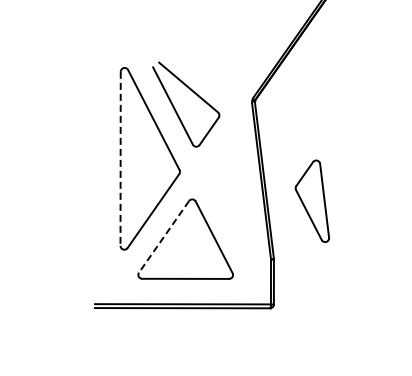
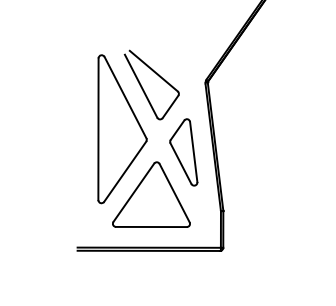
line: (120, 158) -> (98, 128), dashed -> solid
part: (312, 200) -> (183, 151), moved
line: (164, 236) -> (134, 192), dashed -> solid

